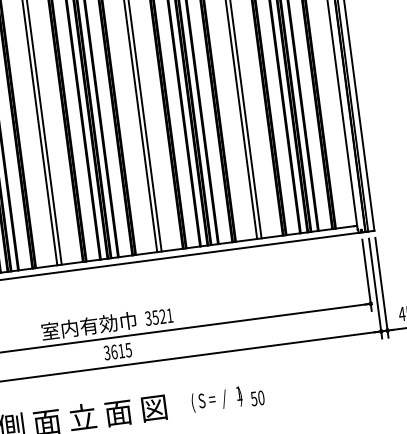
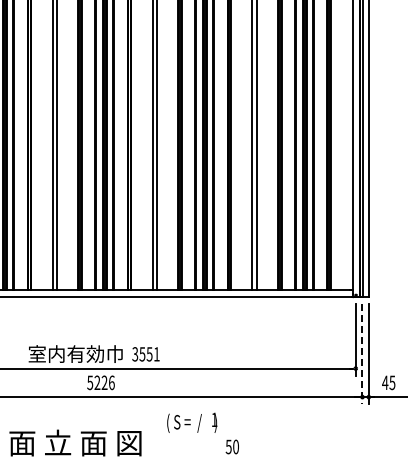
line: (375, 288) -> (362, 354), solid -> dashed
text: (162, 316) -> (149, 354), 3521 -> 3551
text: (117, 351) -> (100, 382), 3615 -> 5226
text: (217, 399) -> (192, 422), moved

